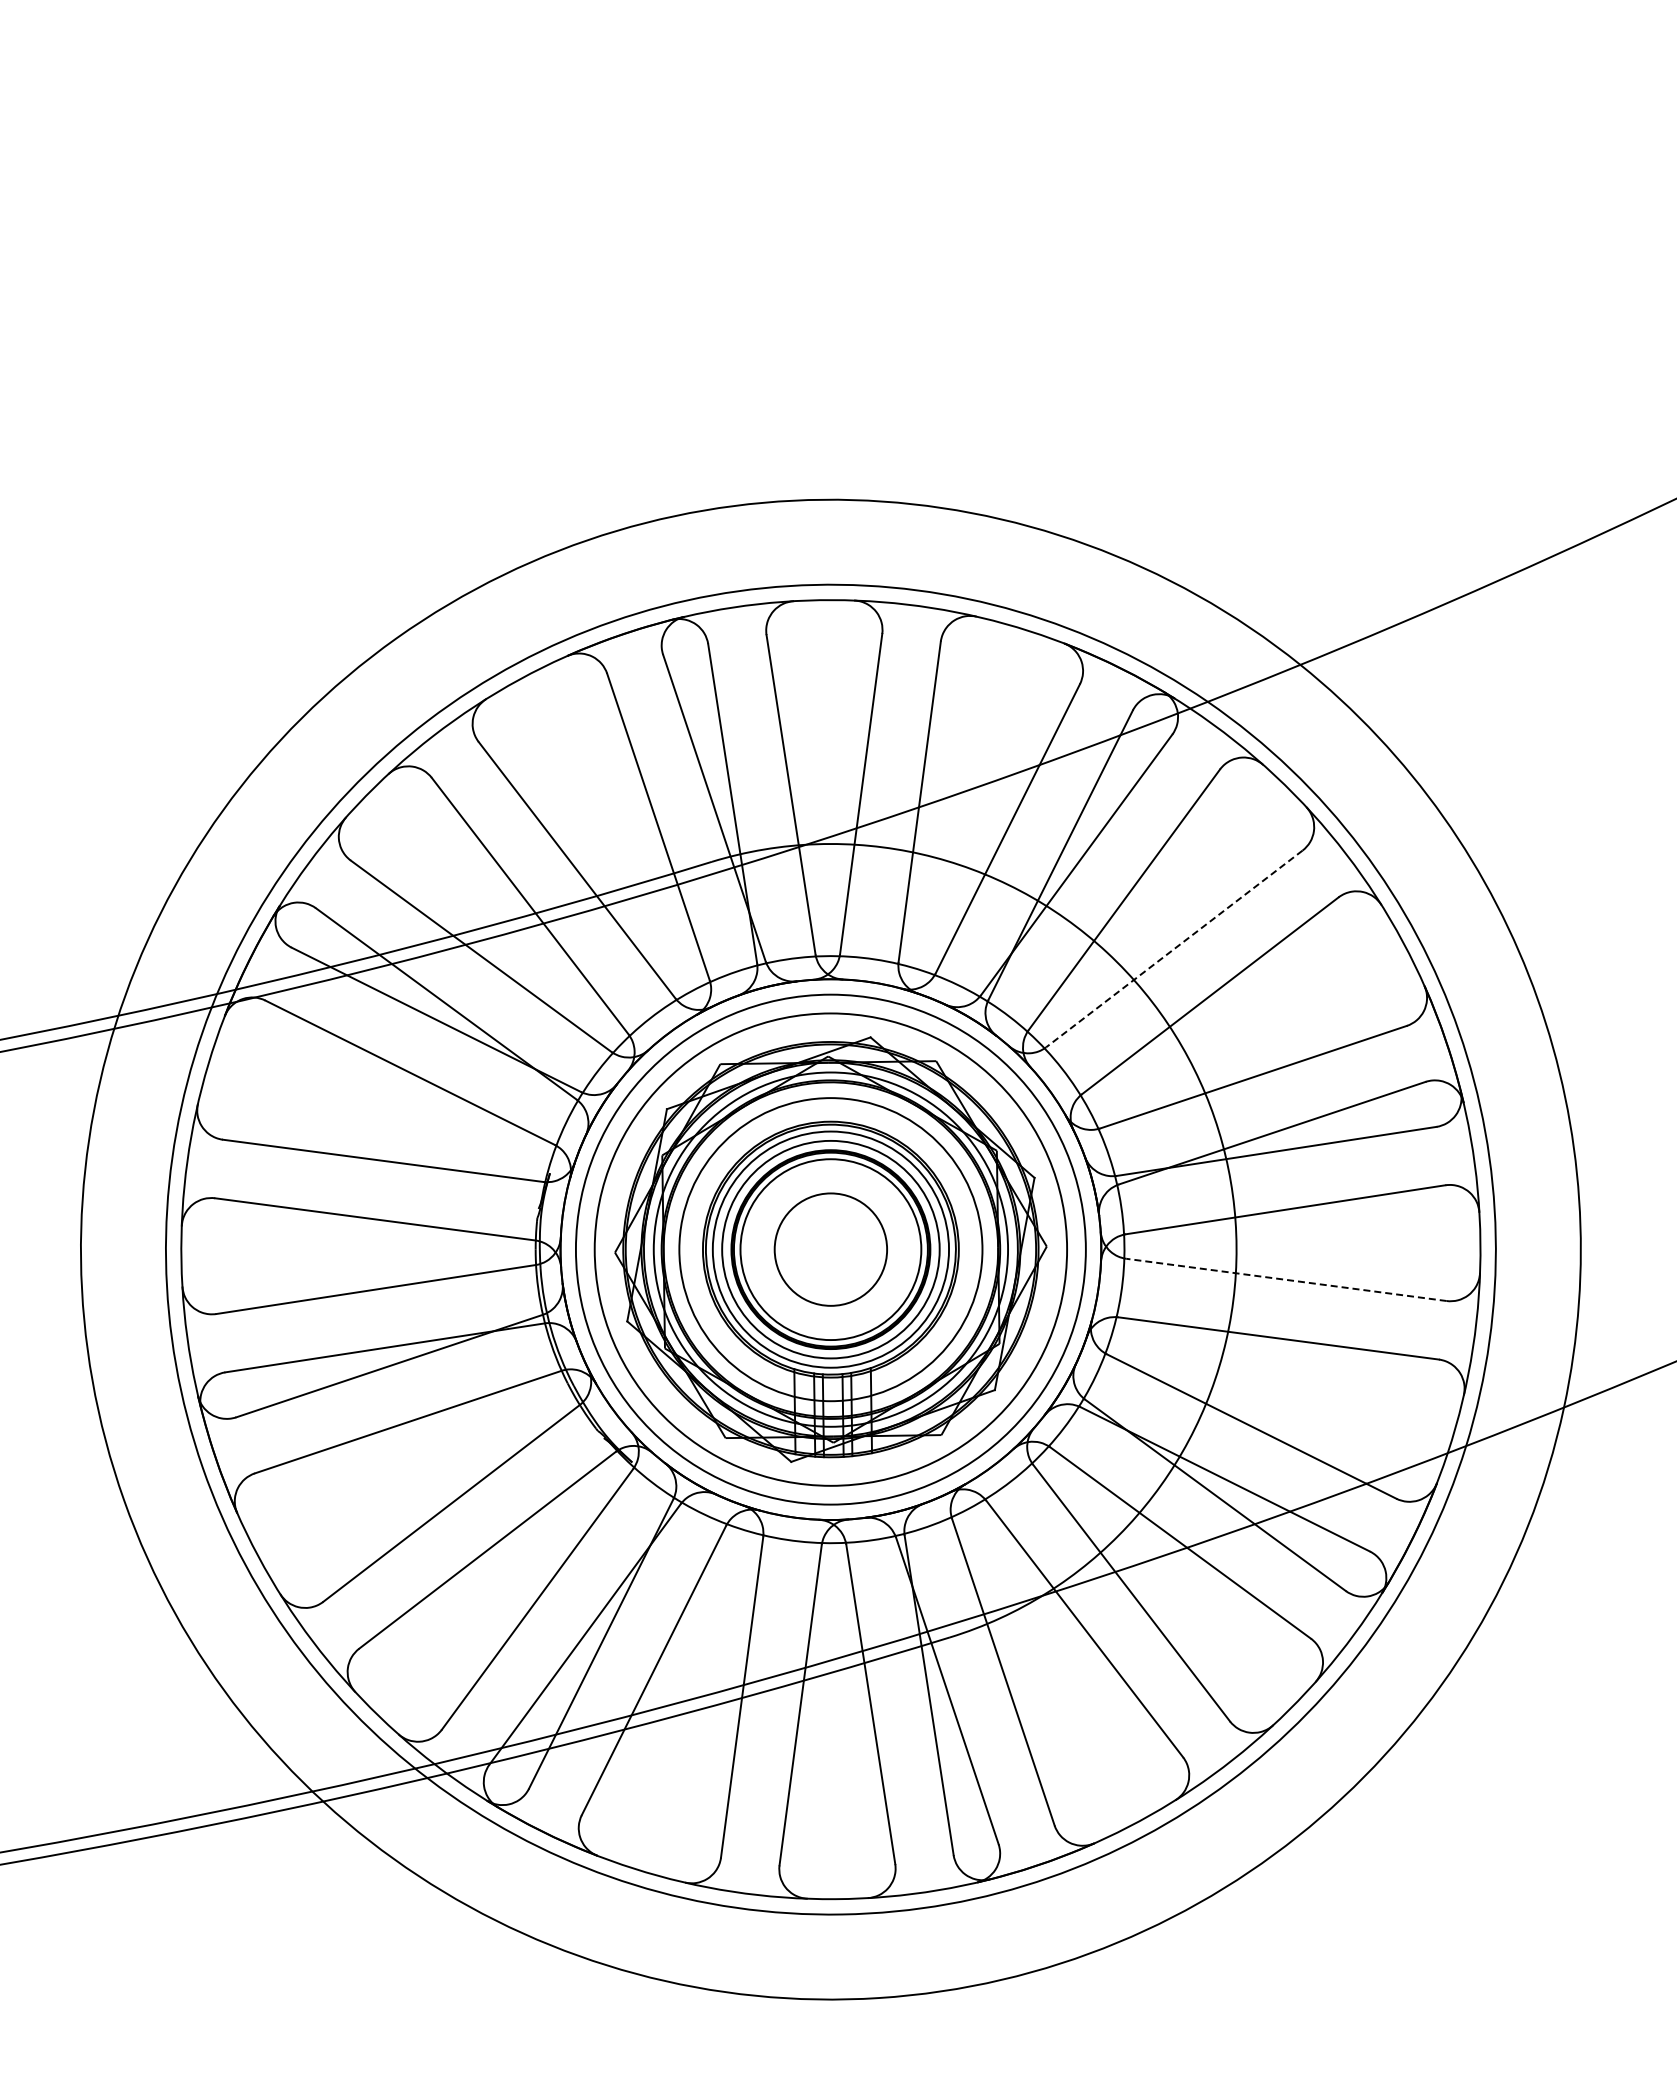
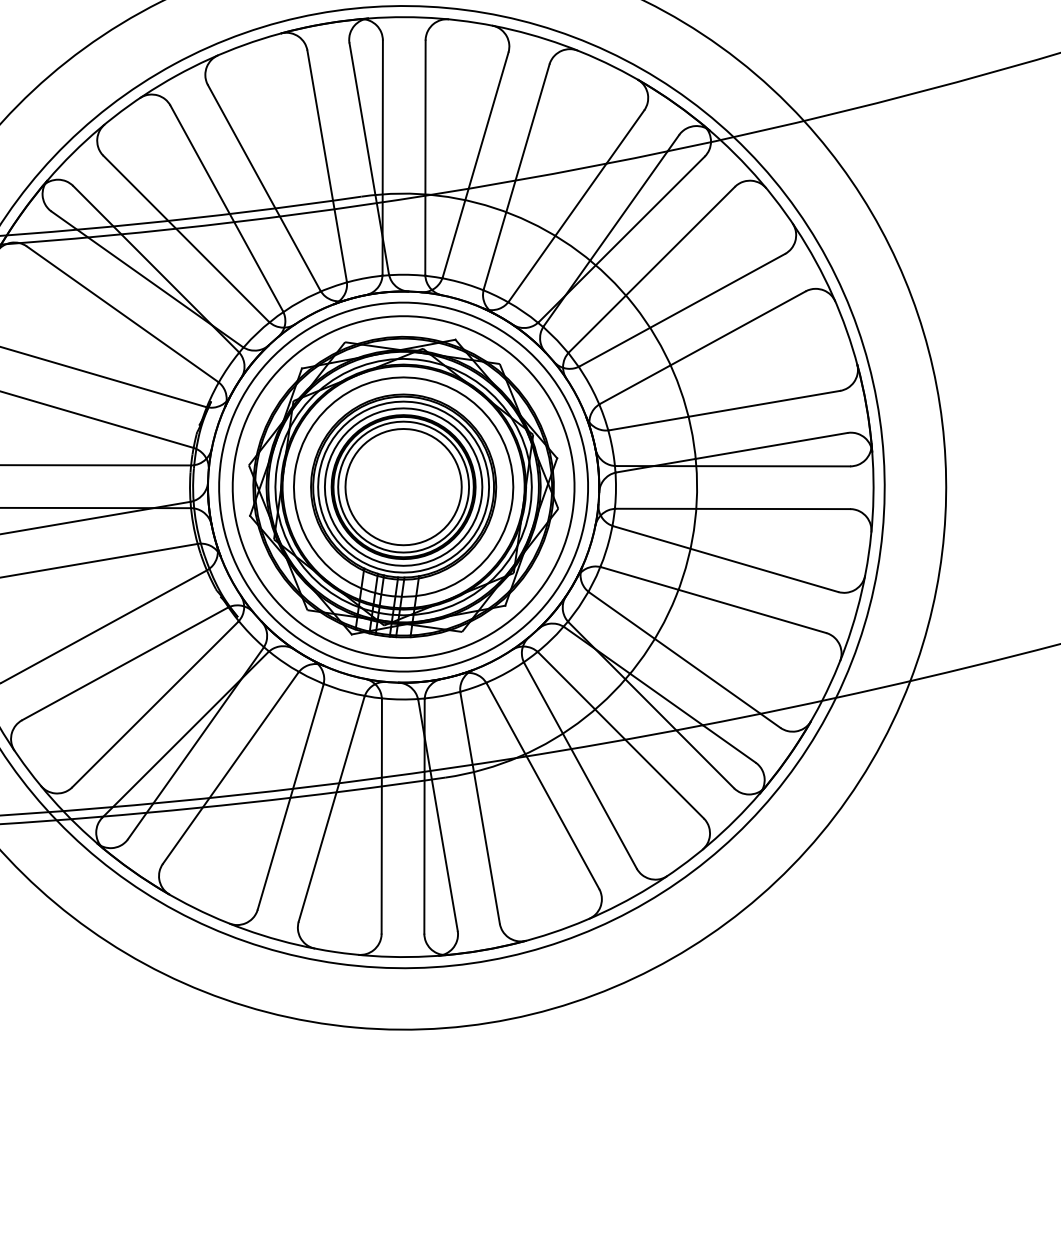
line: (1174, 948) -> (682, 309), dashed -> solid
circle: (830, 1249) -> (403, 486), size x1.43
line: (1286, 1279) -> (726, 558), dashed -> solid

